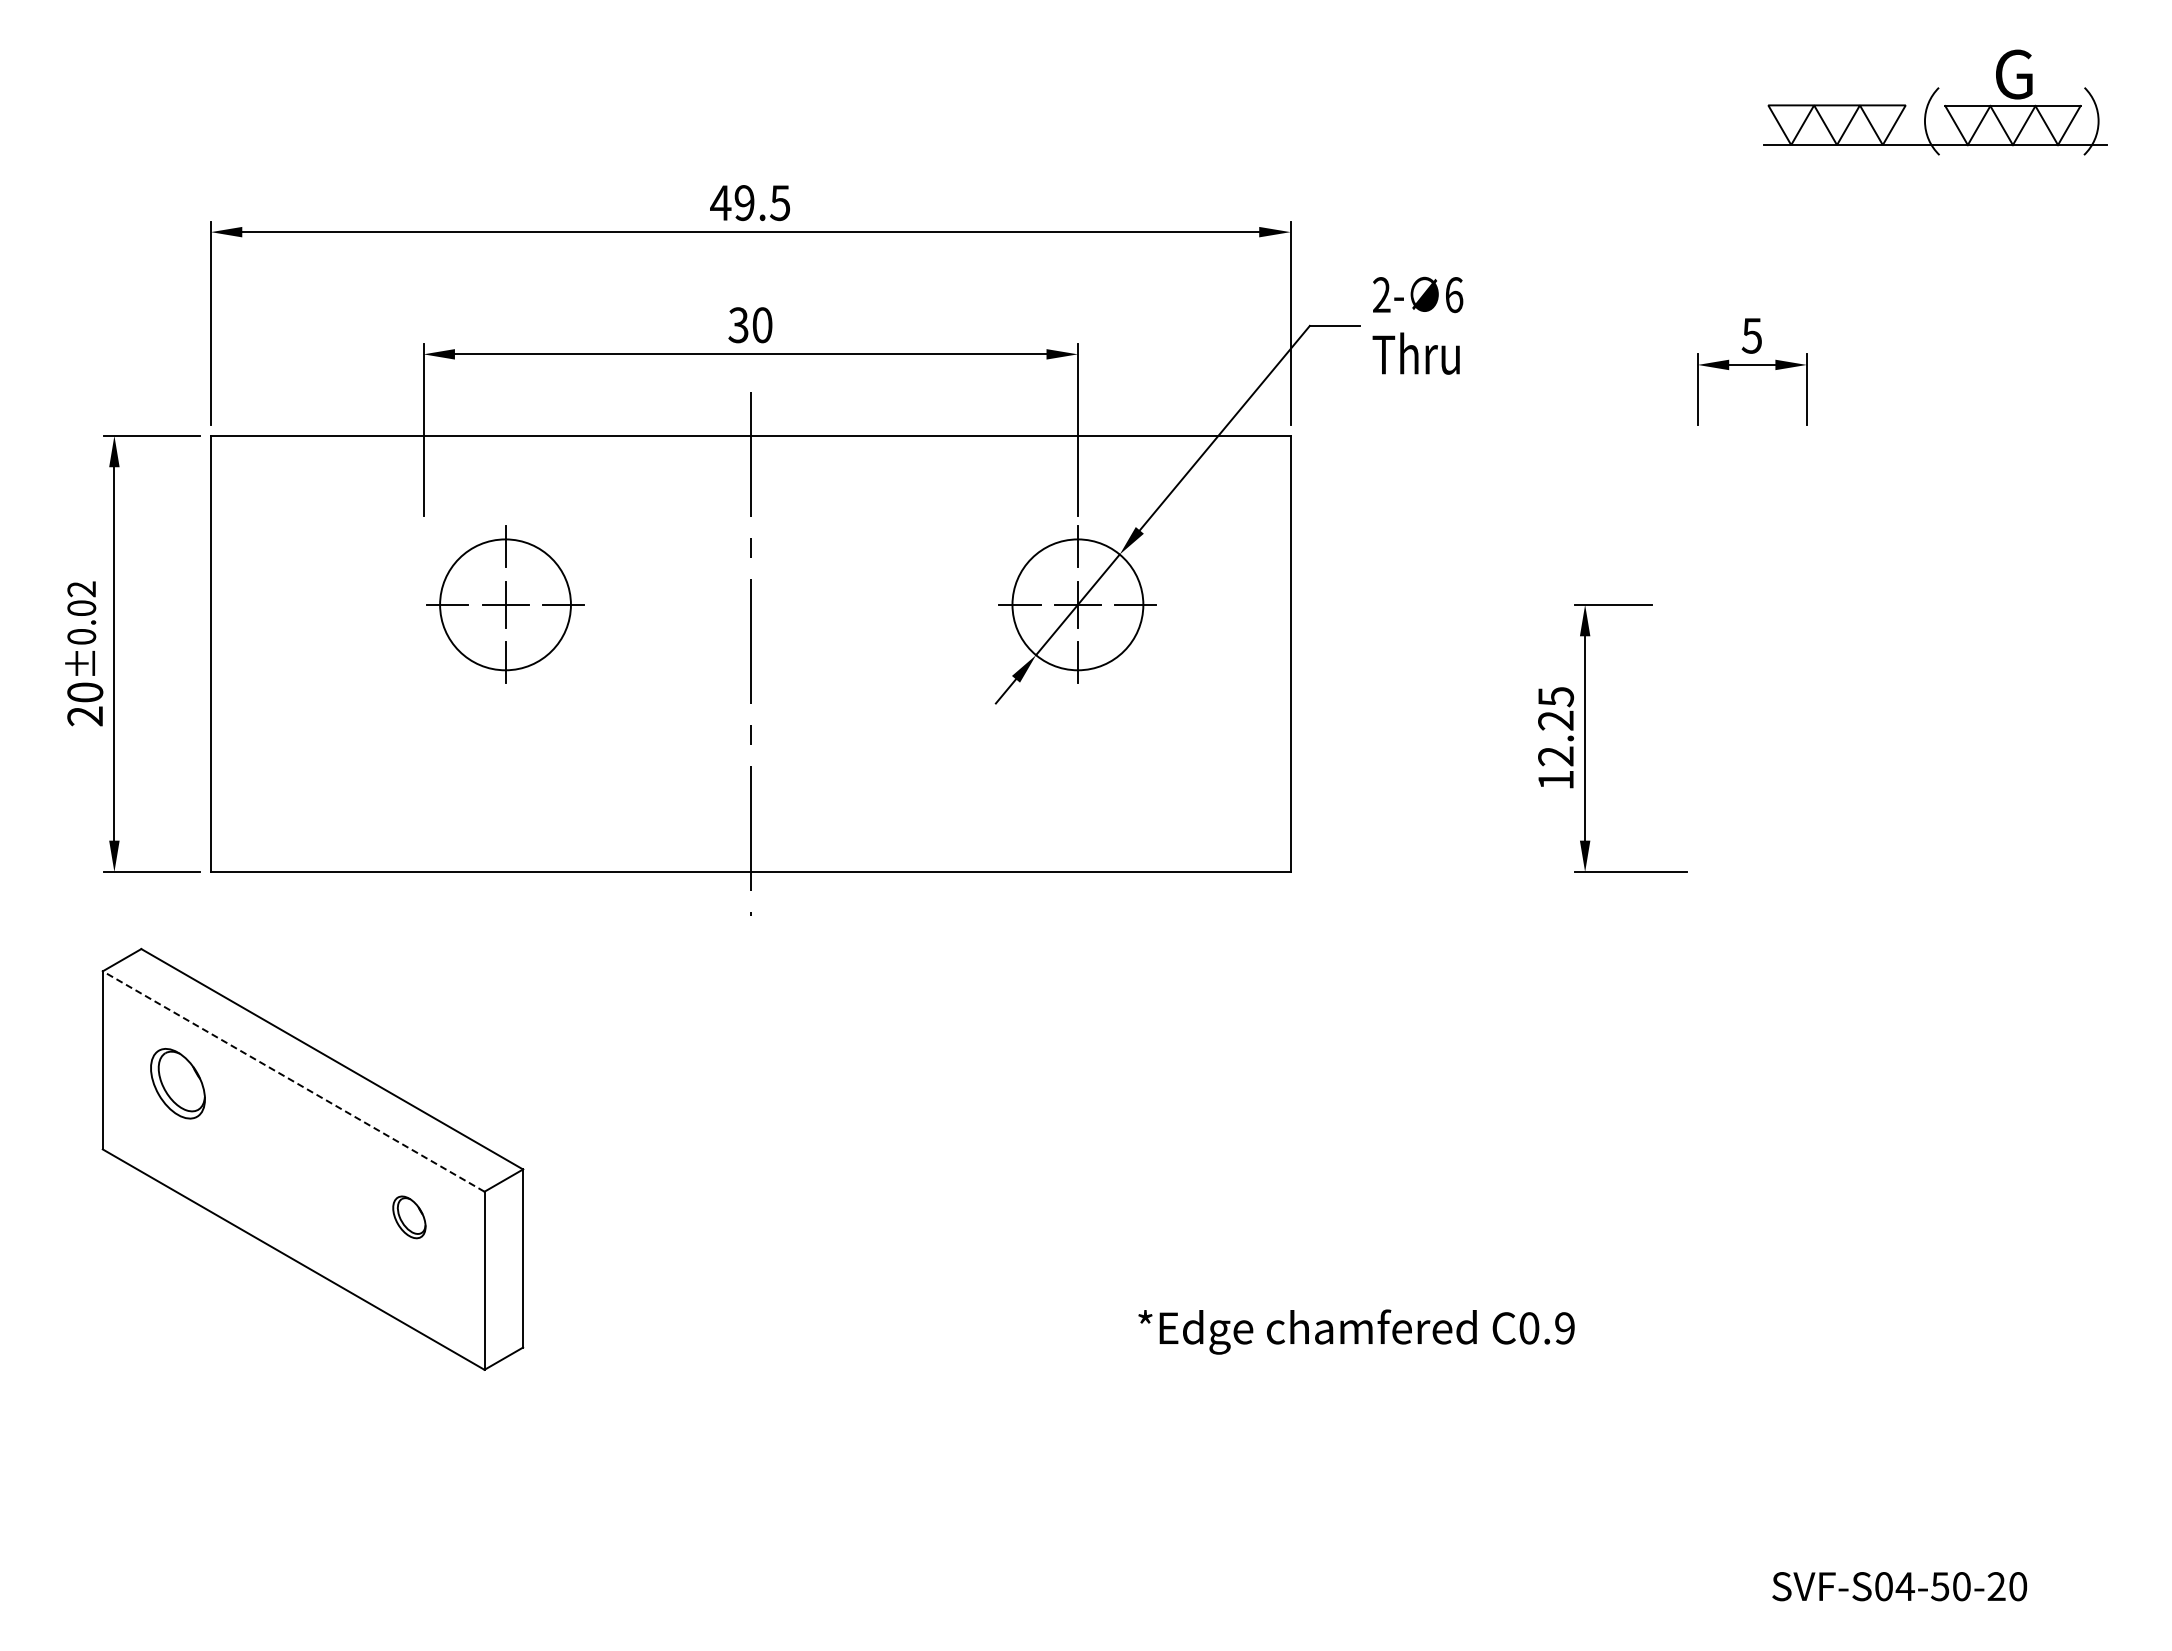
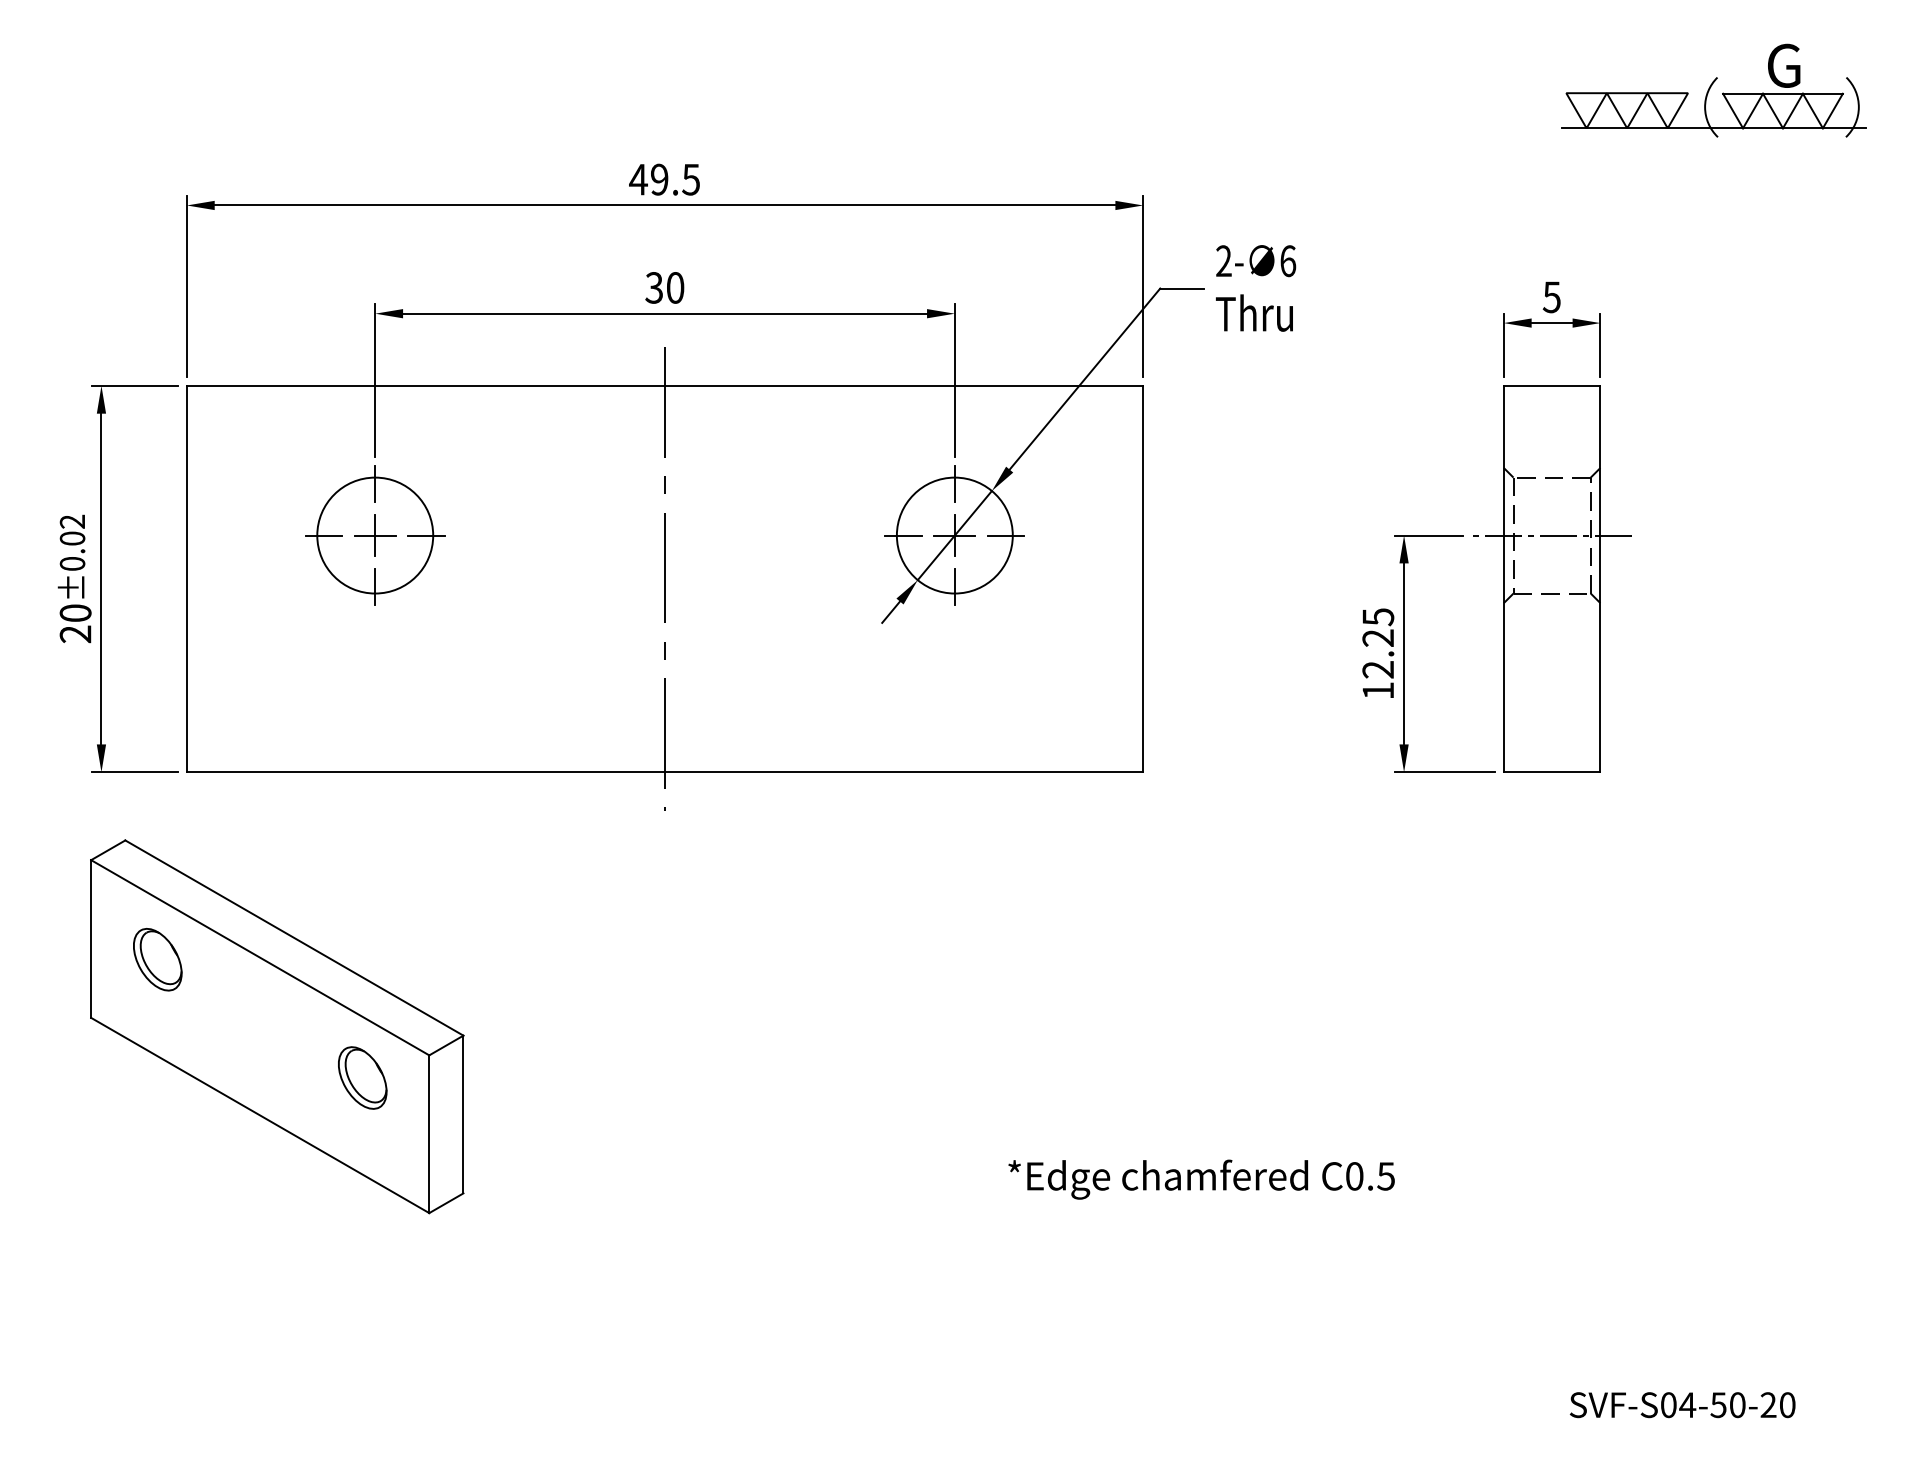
part: (505, 604) -> (375, 535), moved
part: (1752, 653) -> (1552, 578), added
line: (293, 1081) -> (260, 957), dashed -> solid
part: (409, 1217) -> (362, 1078), size x1.67
text: (1564, 1328) -> (1385, 1176), C0.9 -> C0.5

